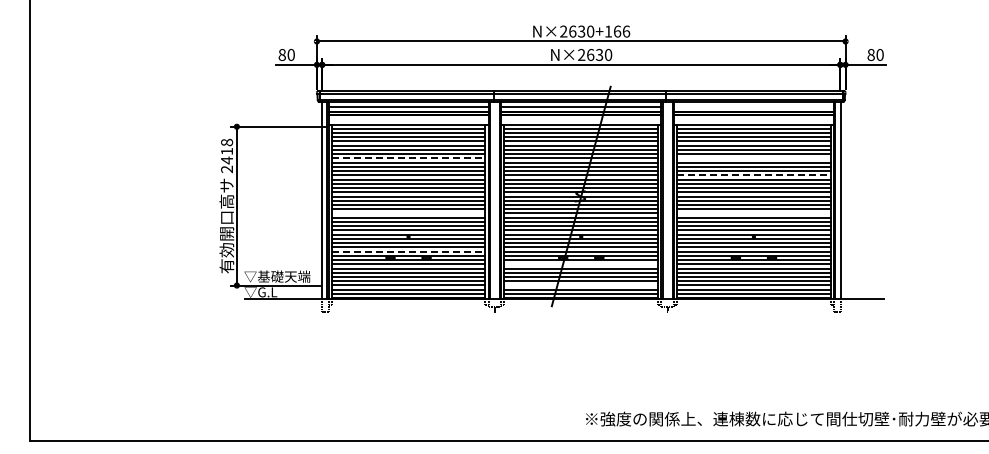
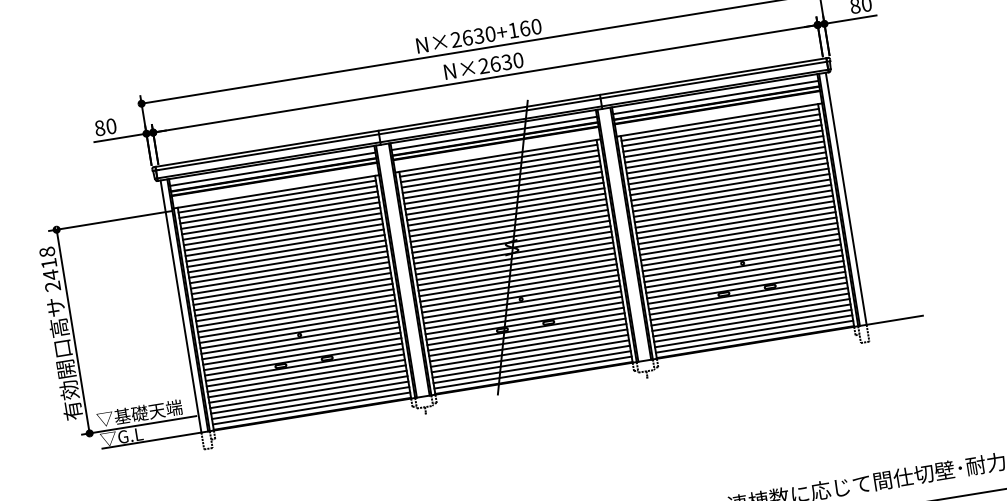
text: (626, 31) -> (536, 26), N×2630+166 -> N×2630+160
line: (753, 107) -> (715, 97), added
line: (408, 158) -> (283, 234), dashed -> solid
line: (753, 158) -> (725, 163), added
line: (753, 175) -> (729, 184), dashed -> solid
line: (408, 213) -> (294, 305), added
line: (753, 213) -> (737, 233), added
line: (408, 251) -> (302, 354), dashed -> solid
line: (581, 264) -> (527, 334), added
line: (581, 285) -> (531, 361), added

